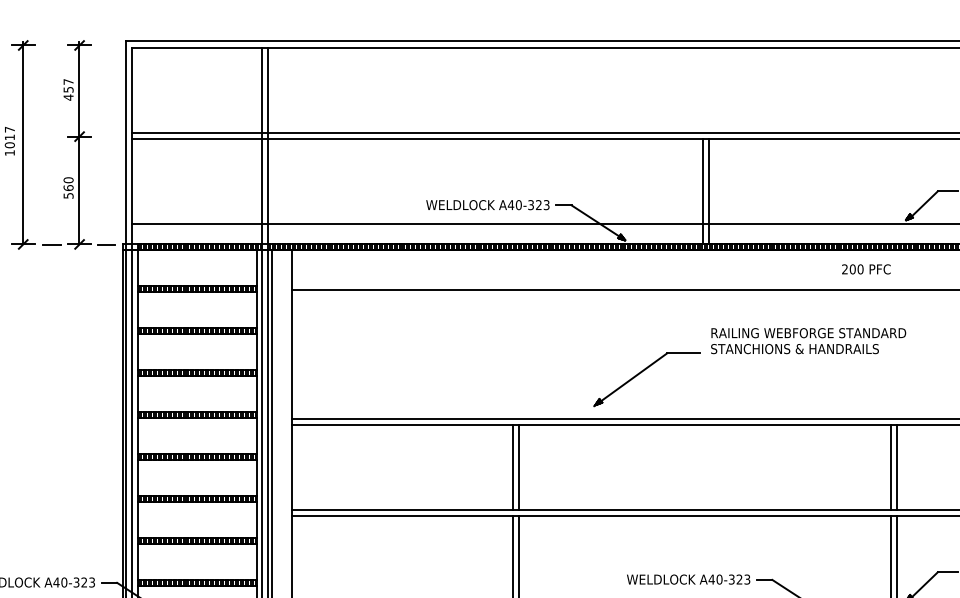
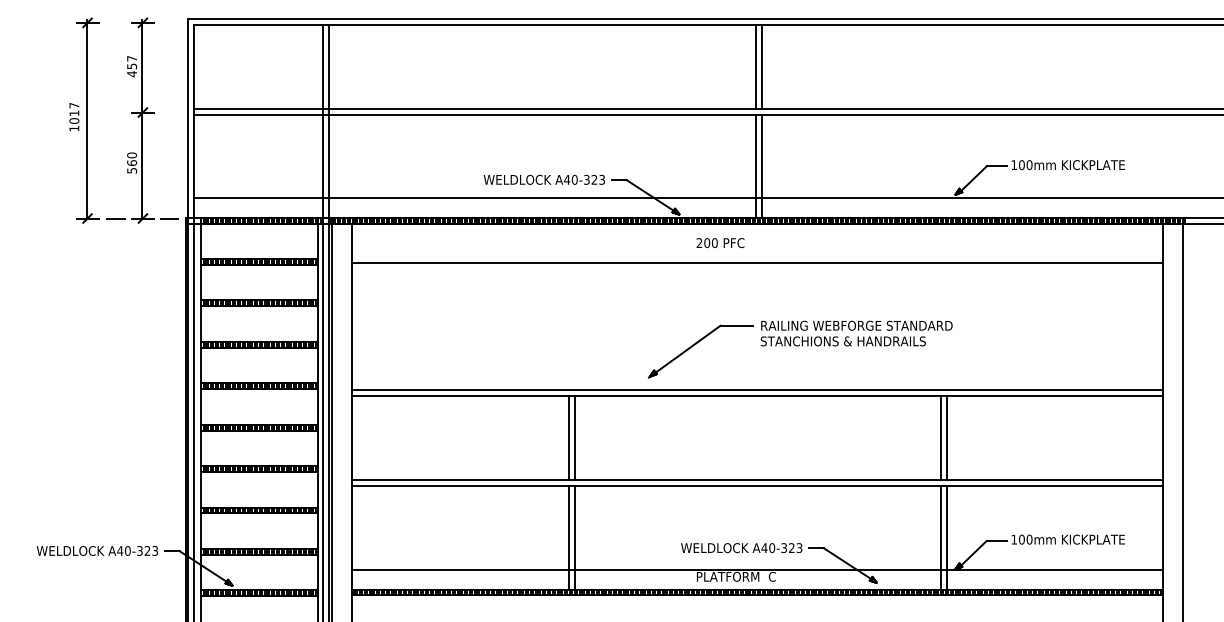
line: (702, 89) -> (755, 66), added
line: (708, 89) -> (761, 66), added
text: (866, 269) -> (720, 243), moved
text: (808, 341) -> (856, 333), moved

